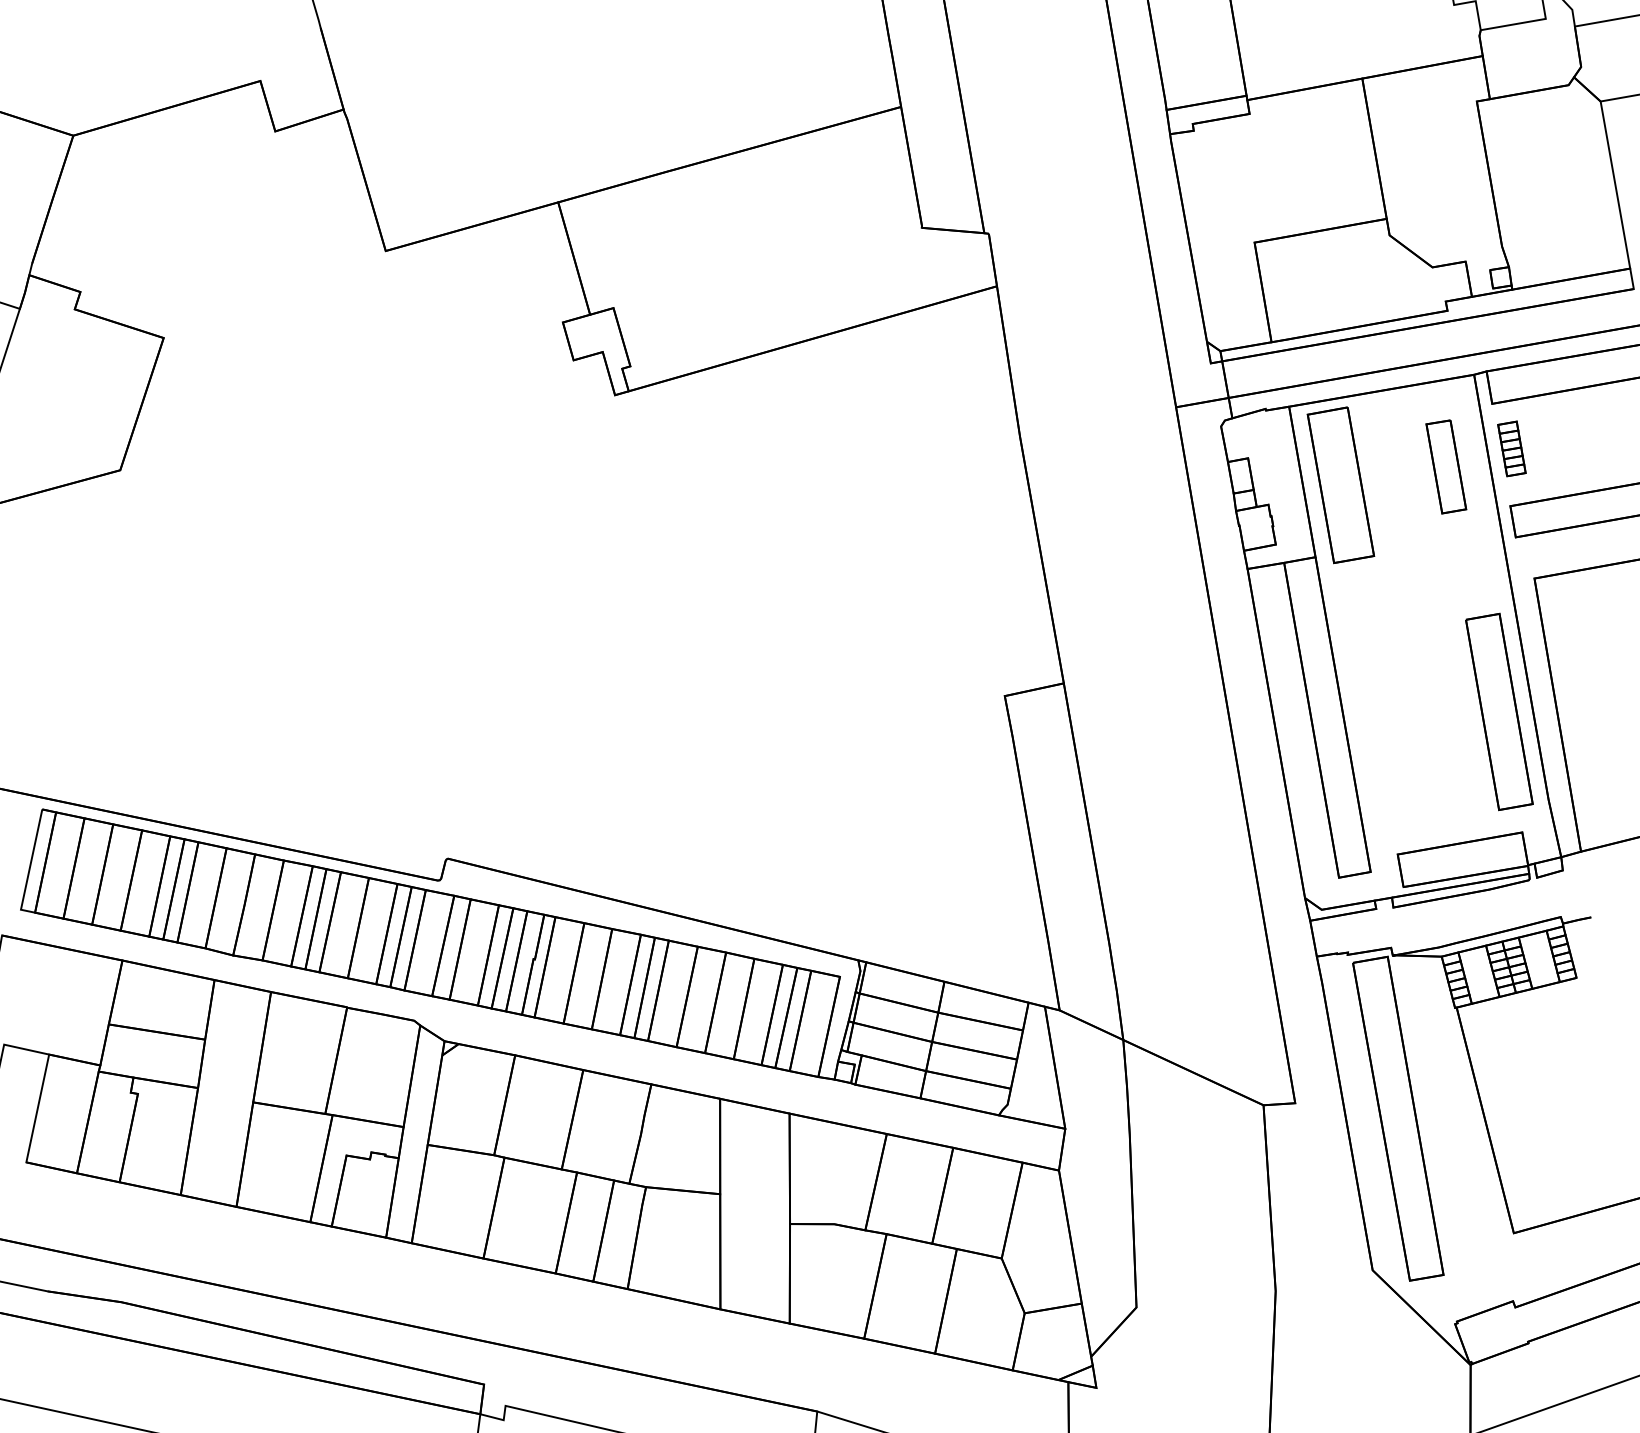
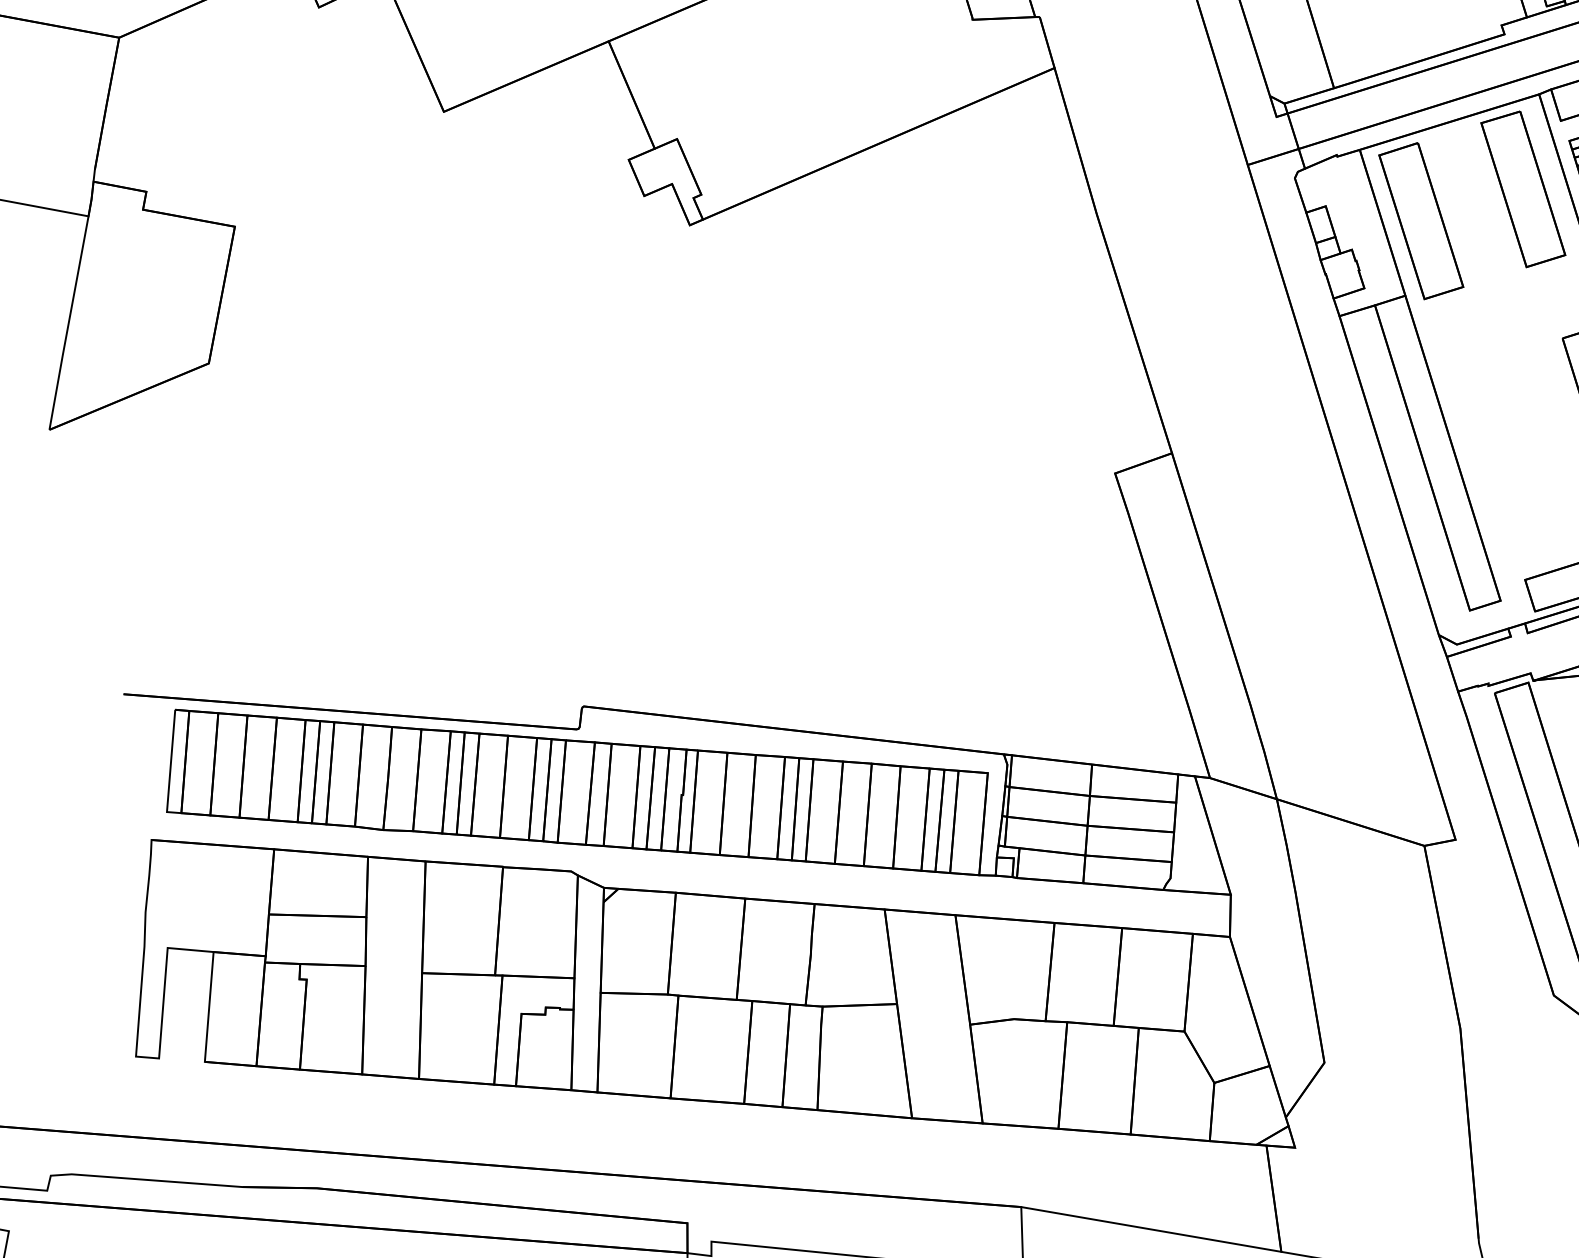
part: (1446, 466) -> (1523, 188), size x1.67

